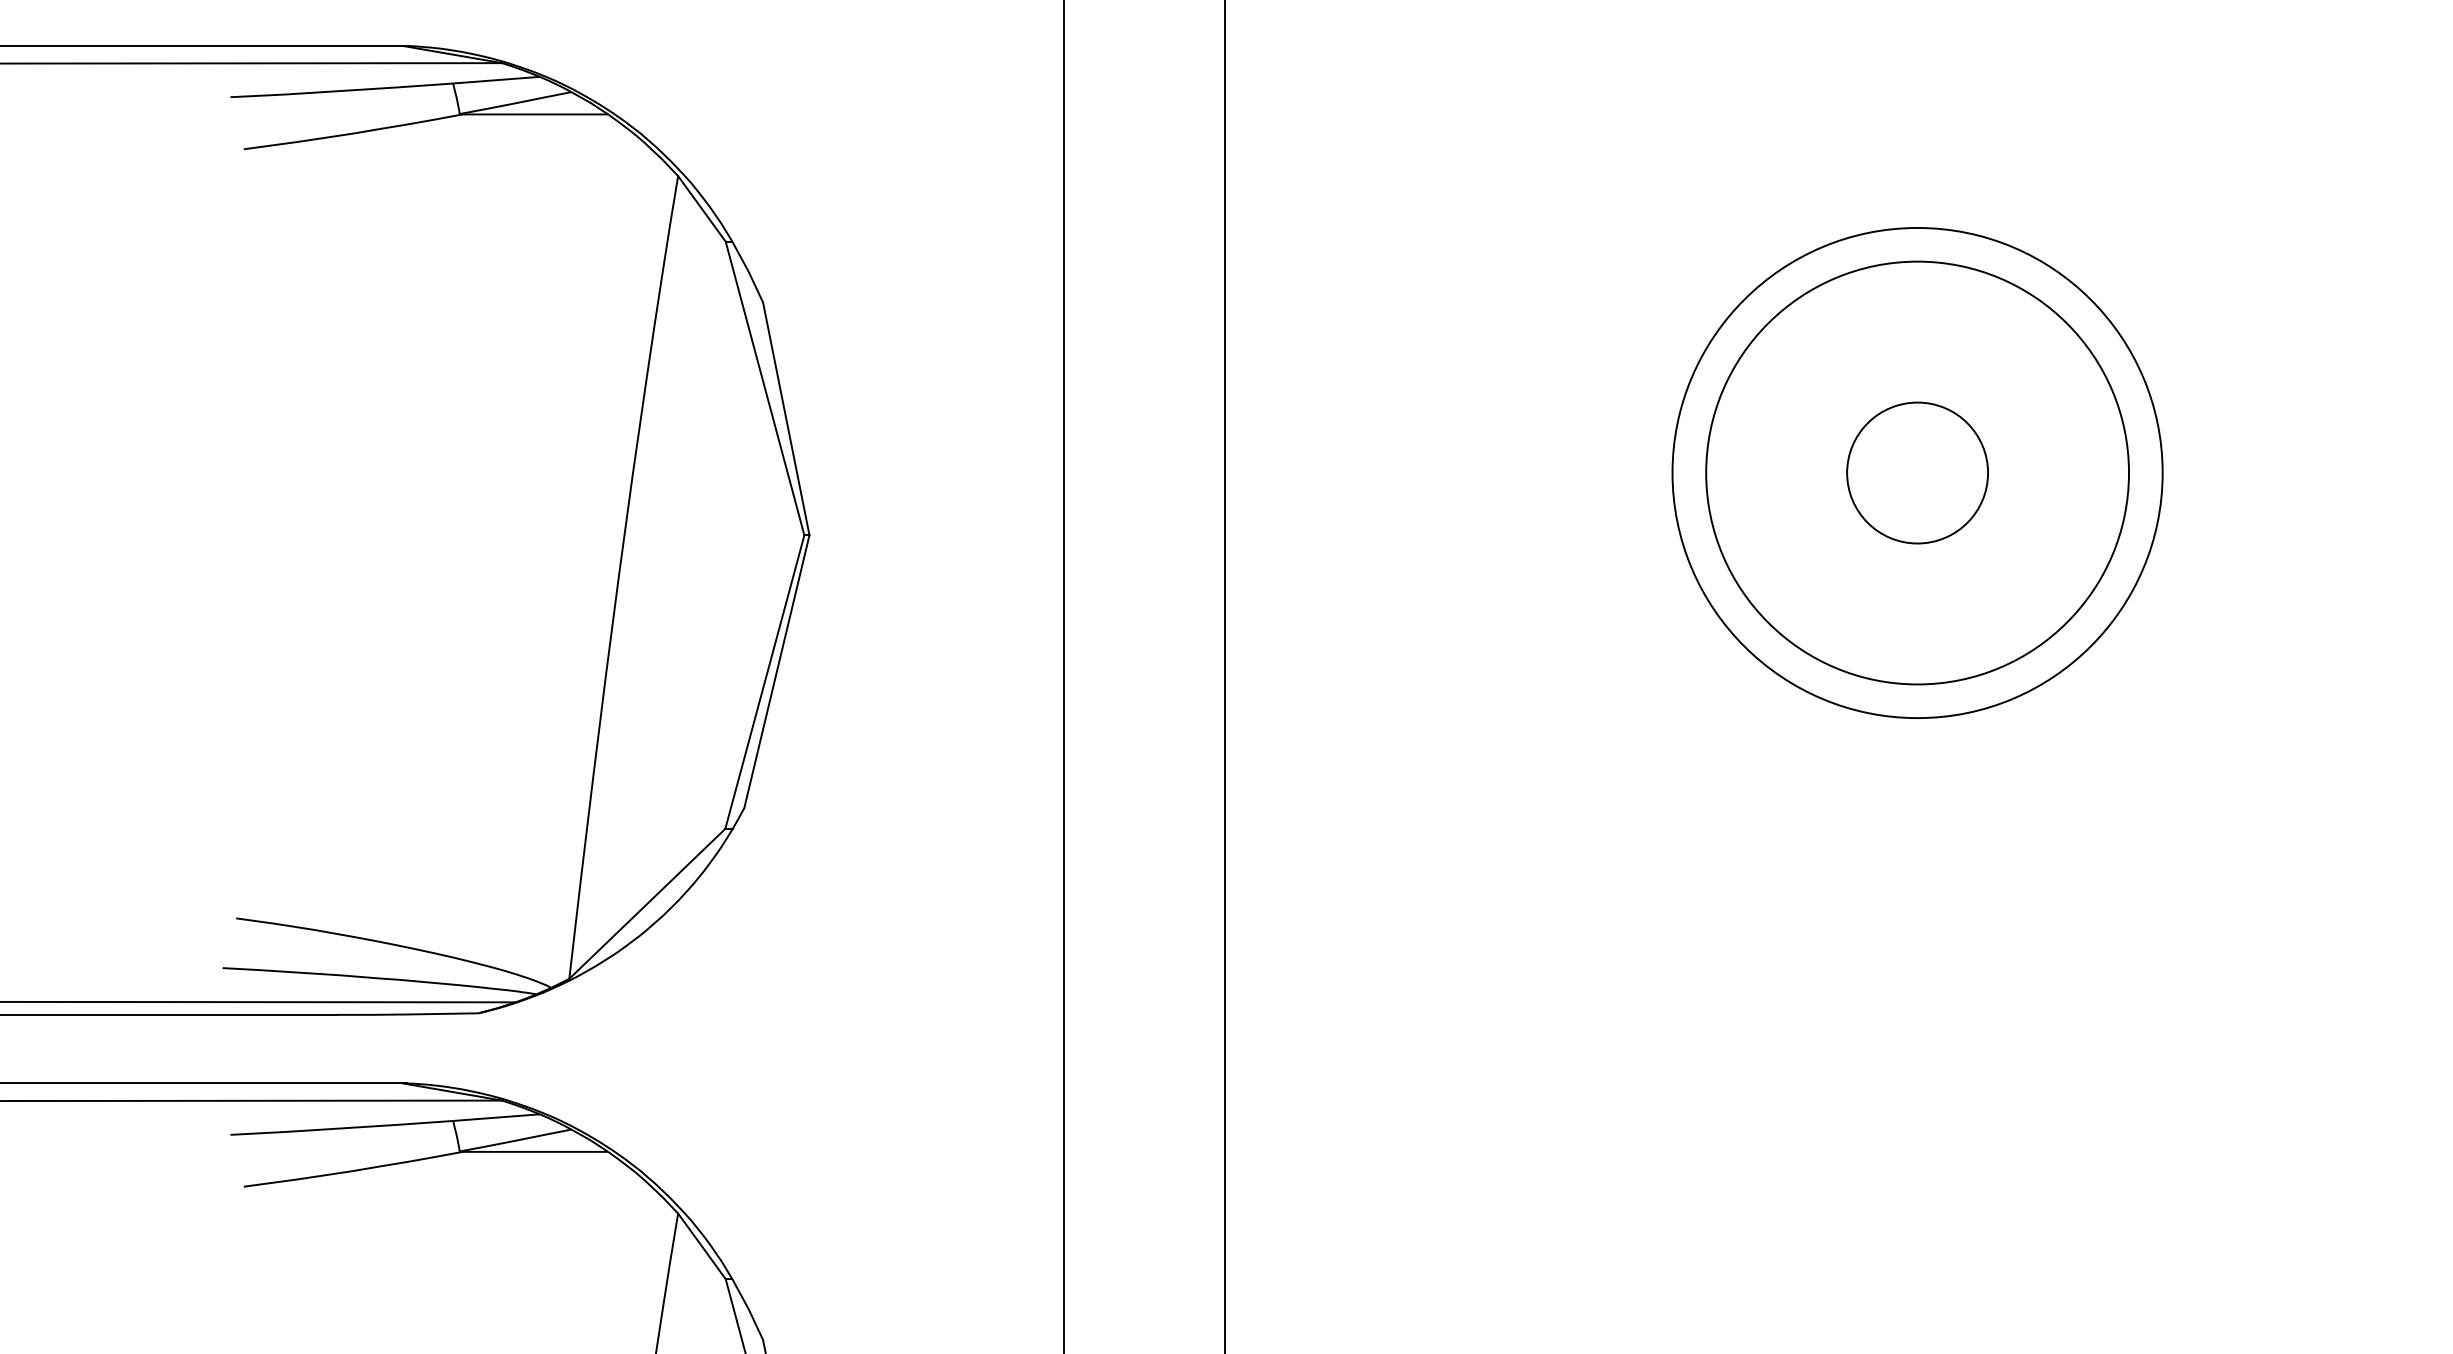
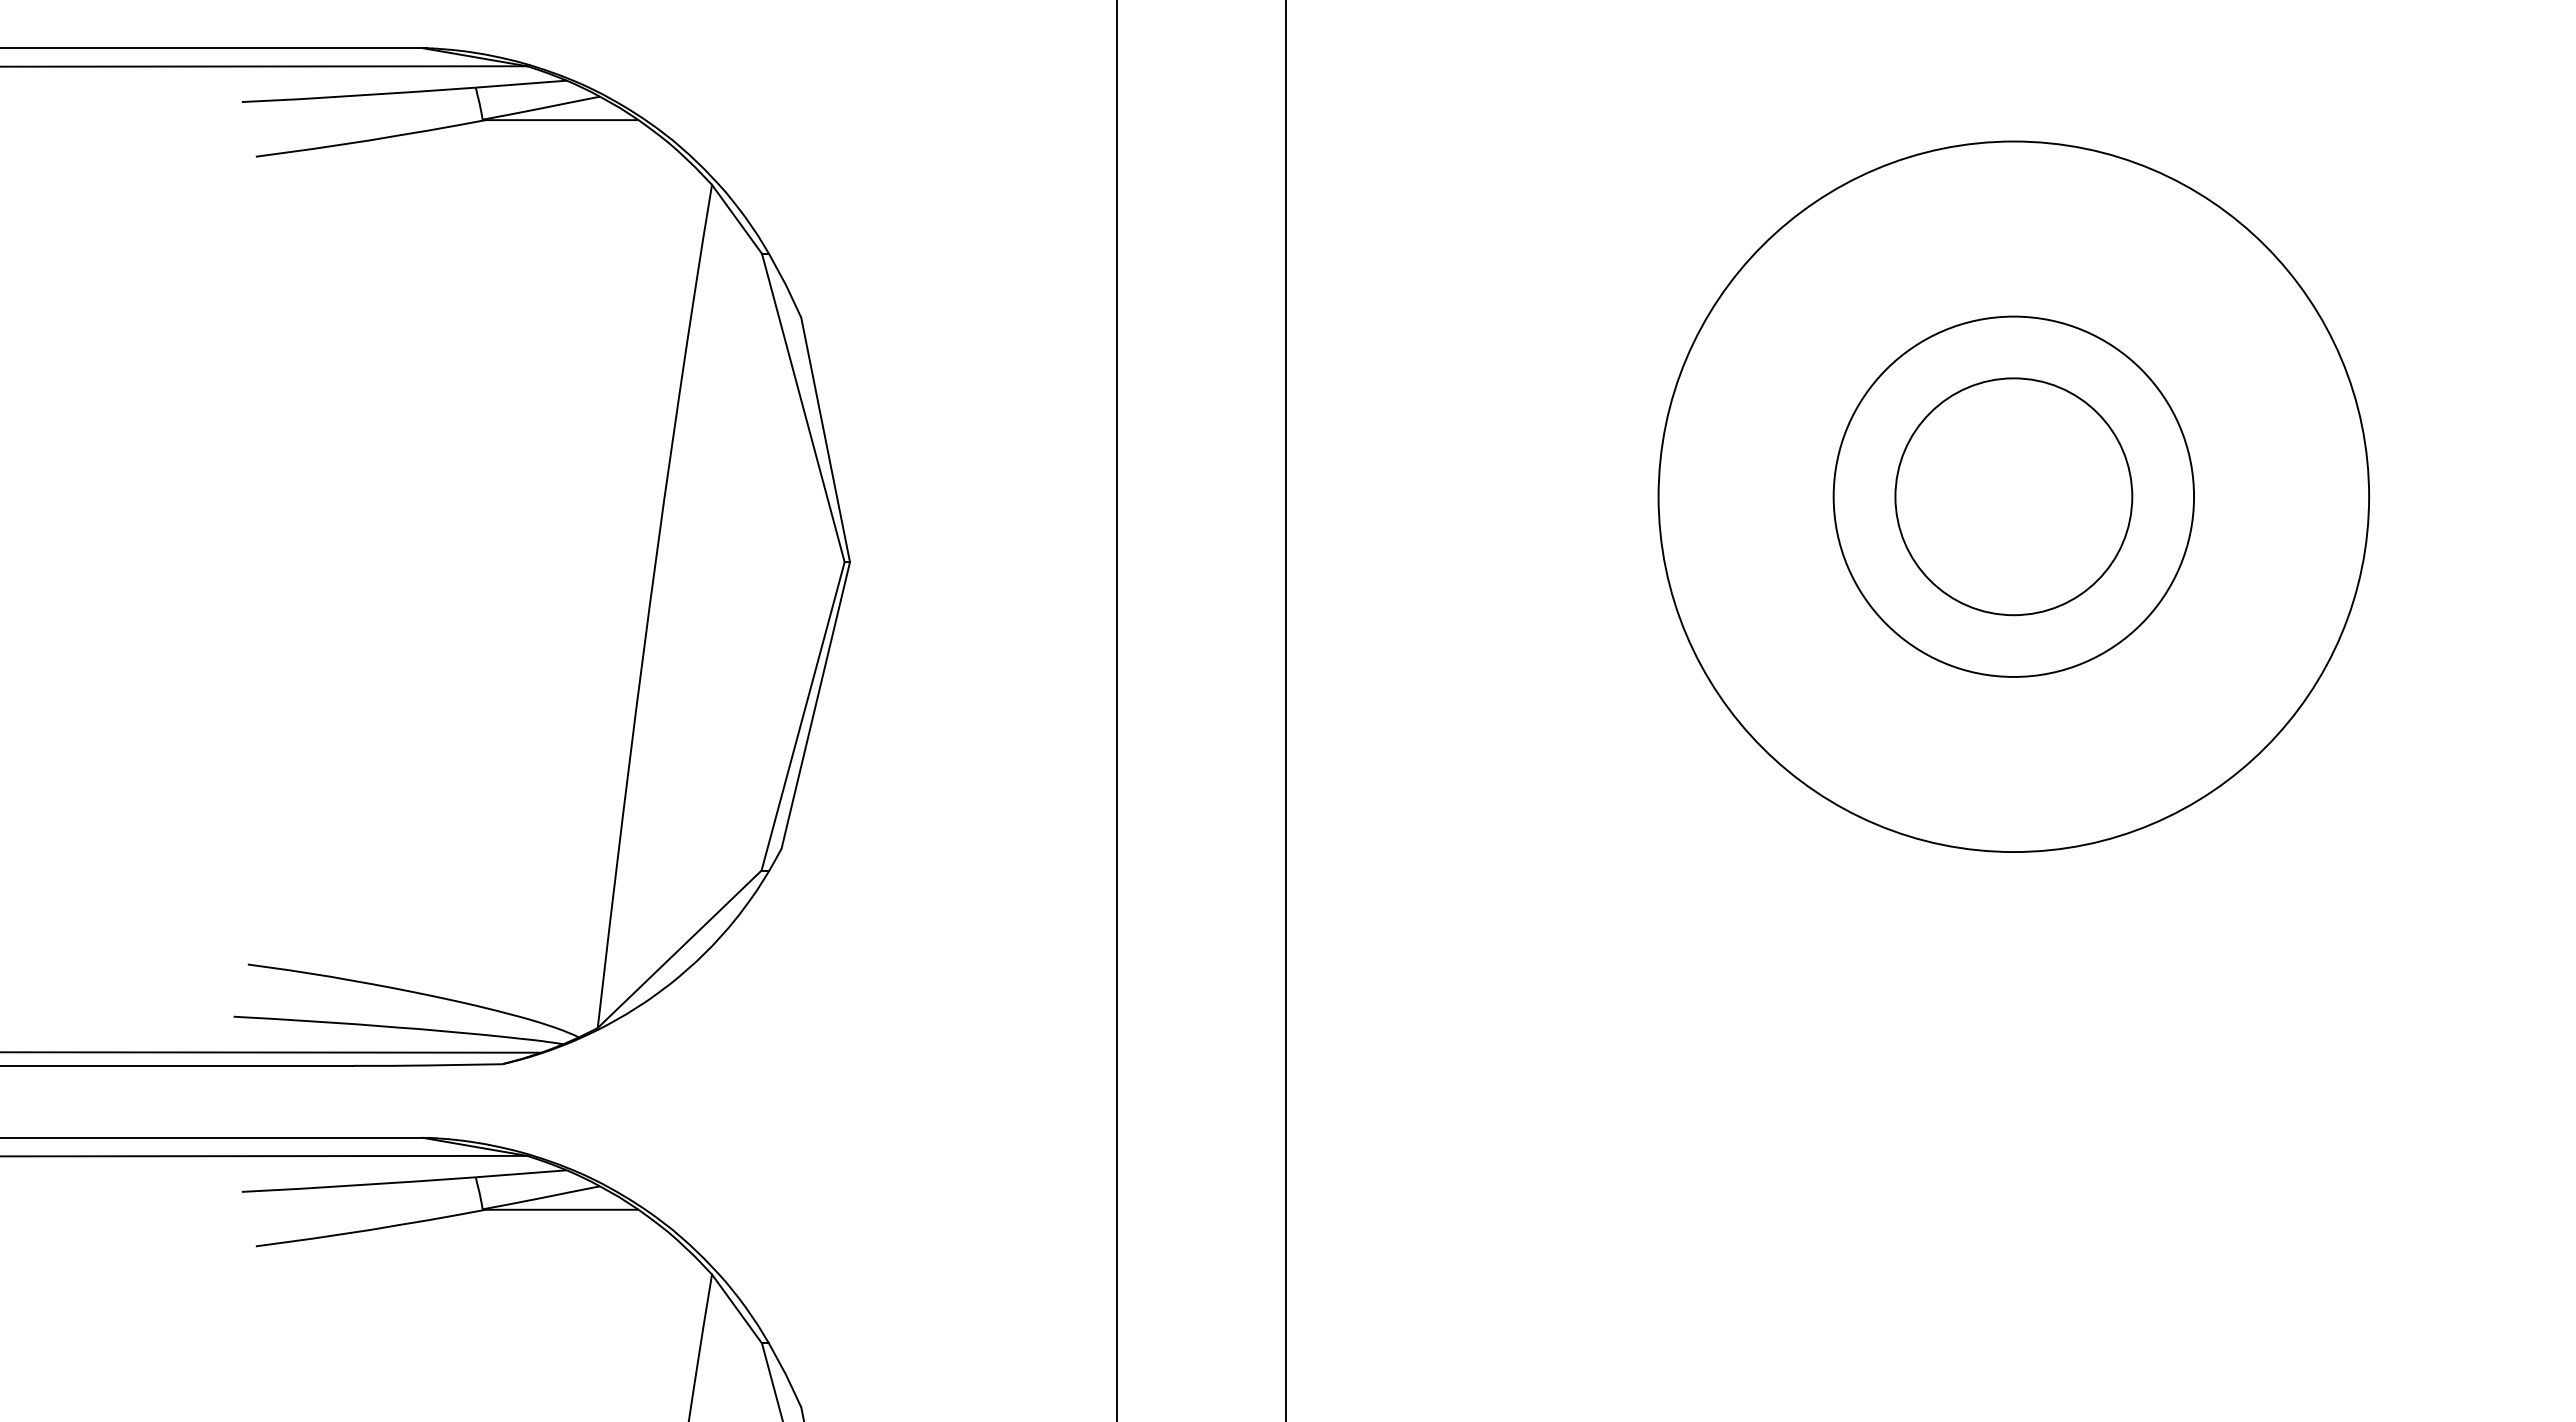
circle: (1917, 472) -> (2013, 496), size x0.7
circle: (1917, 472) -> (2013, 496), size x1.6
circle: (1917, 472) -> (2013, 496), size x1.6

